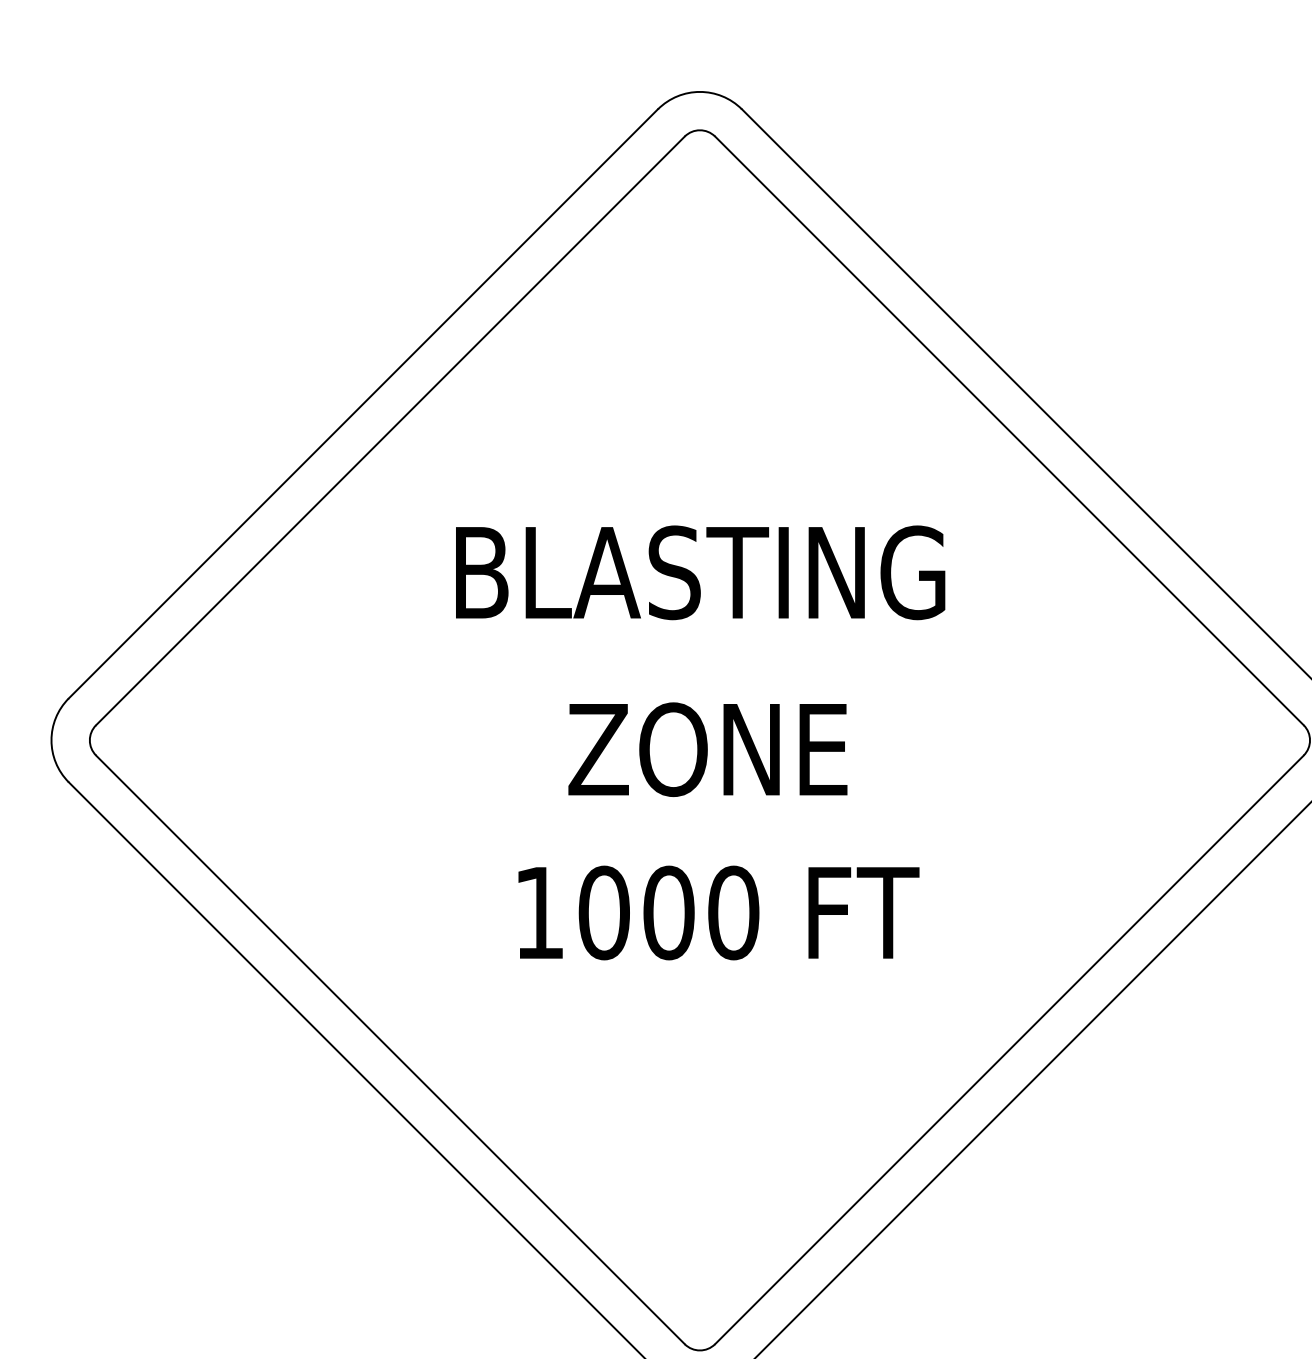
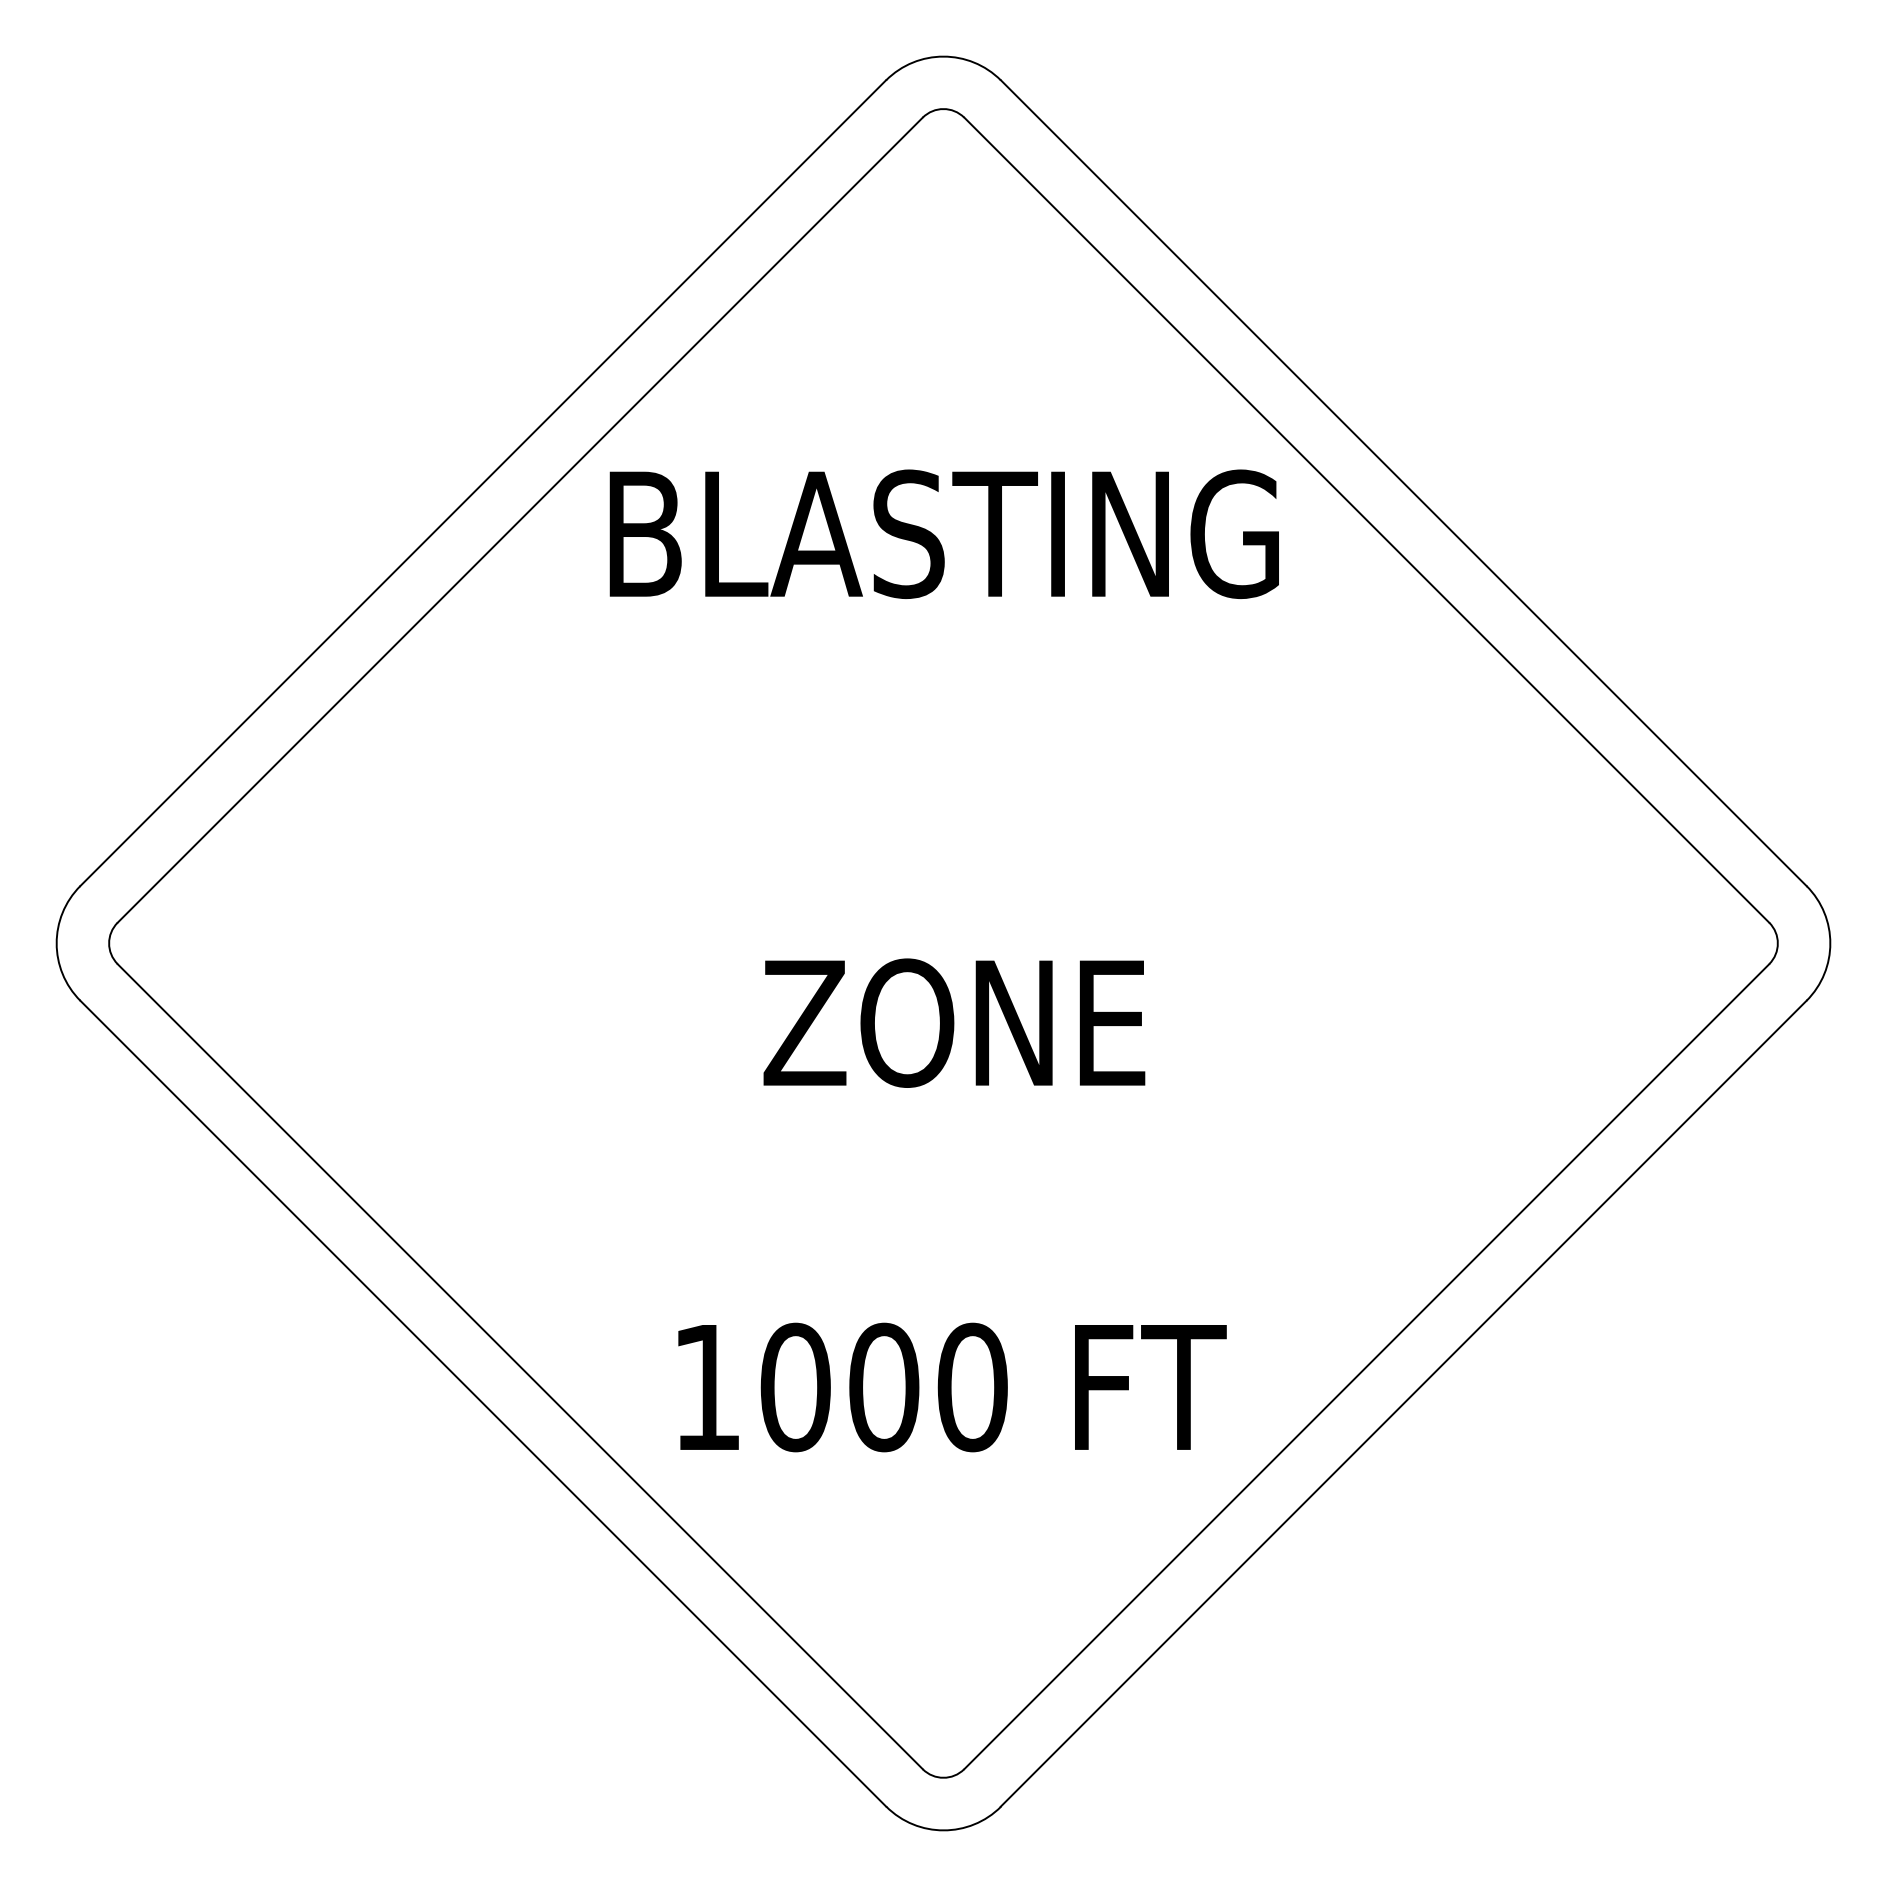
text: (699, 572) -> (943, 533), moved
text: (707, 749) -> (954, 1022), moved
text: (718, 913) -> (952, 1387), moved

